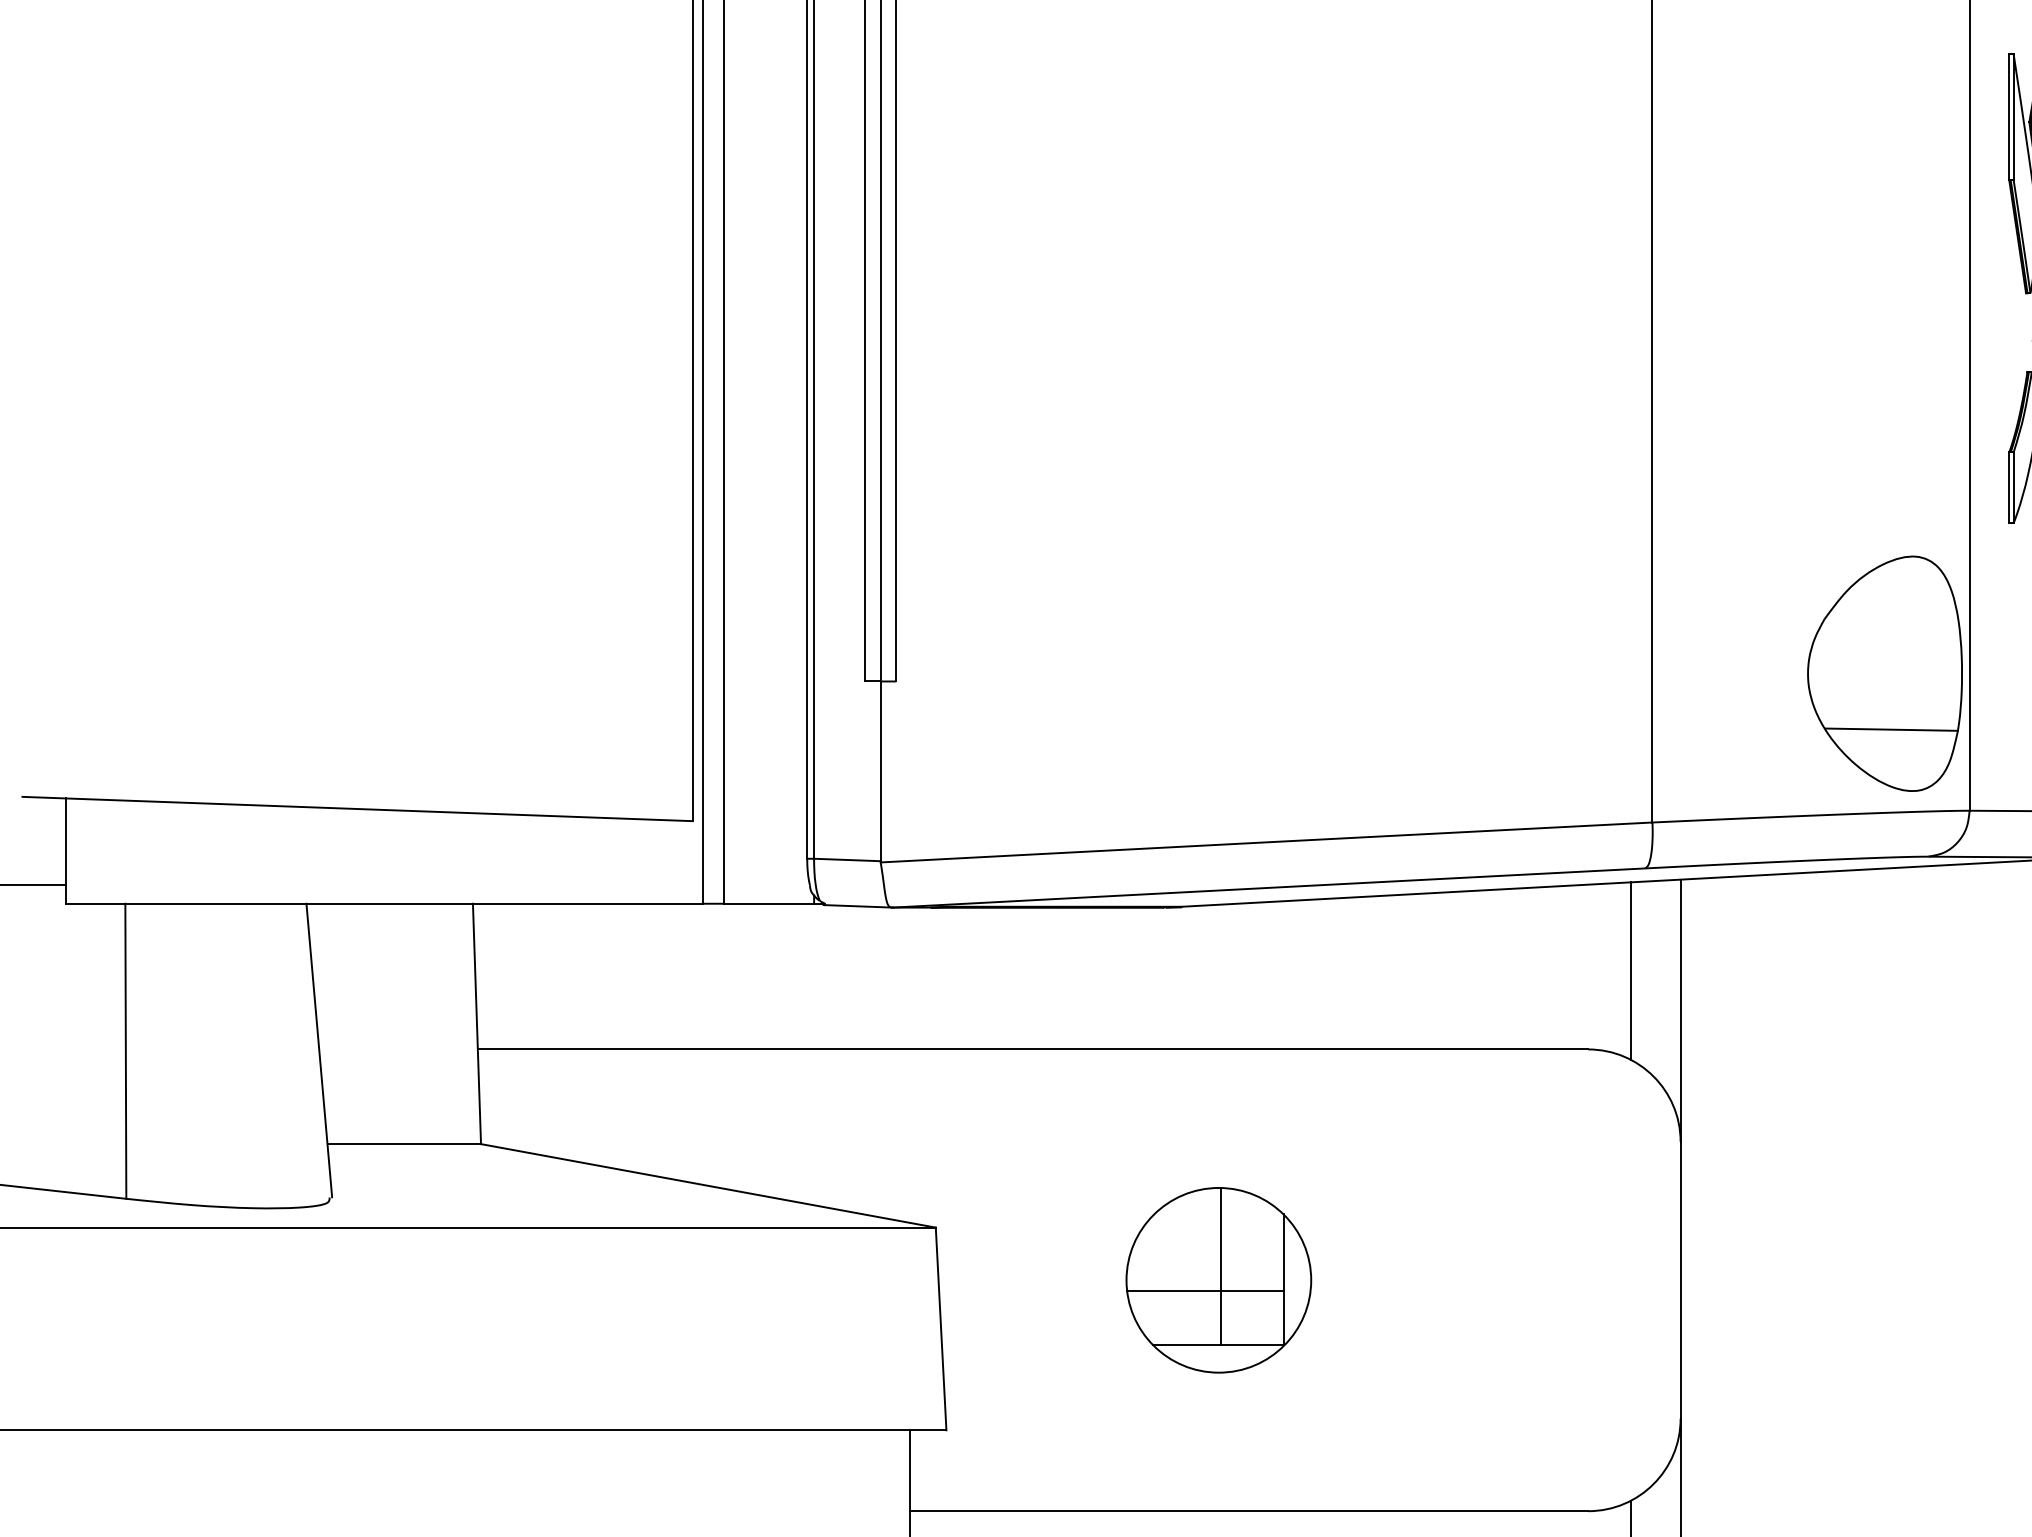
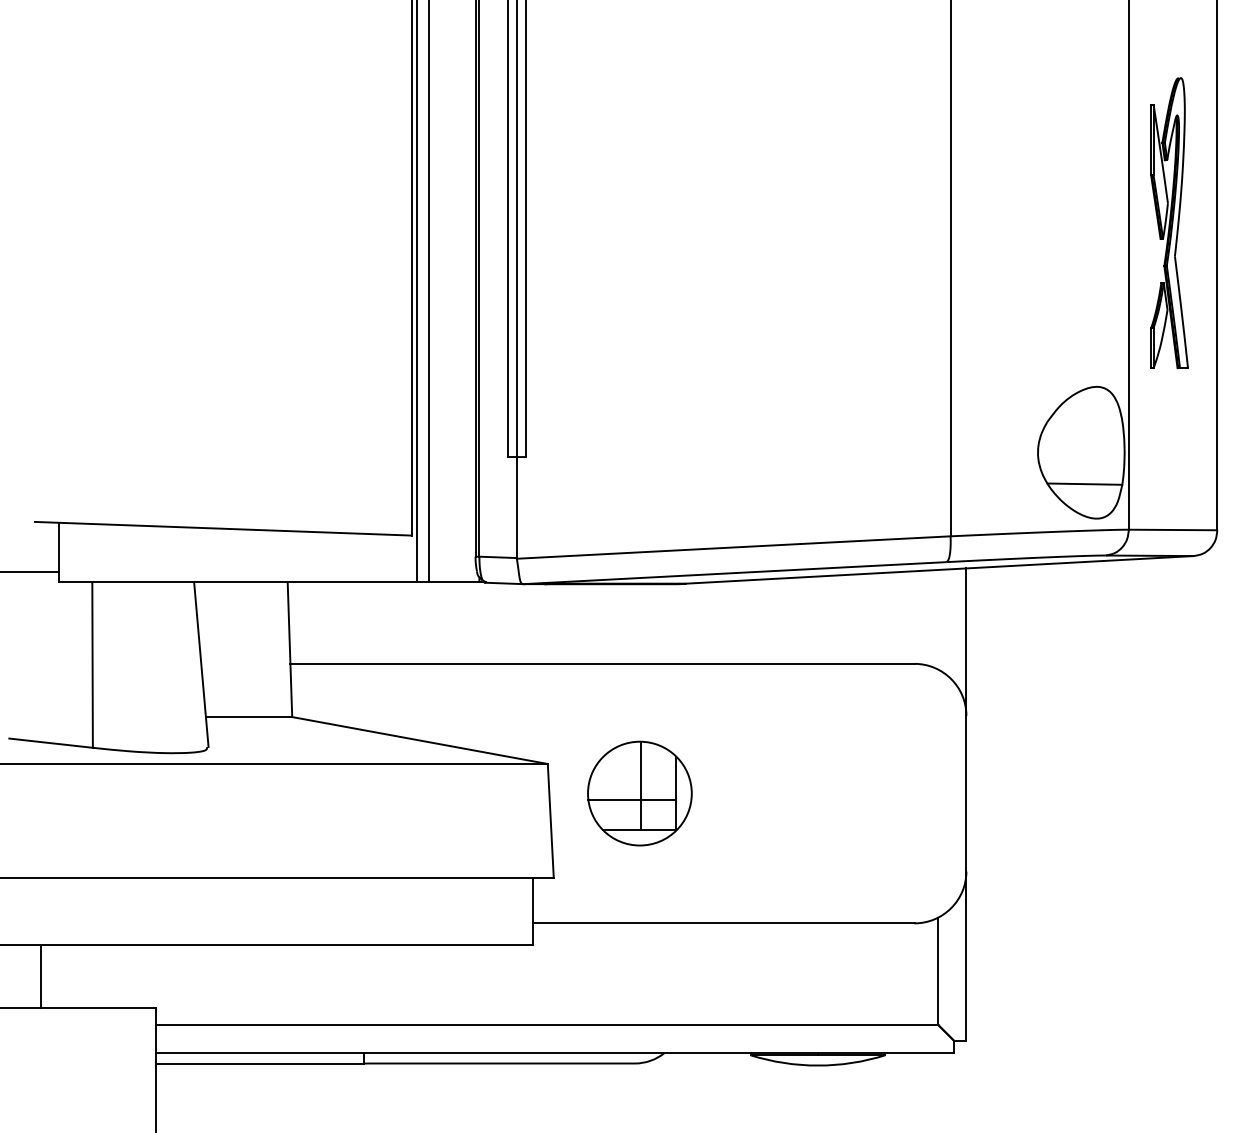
line: (1630, 970) -> (938, 619), removed
part: (1218, 1280) -> (639, 793), moved

